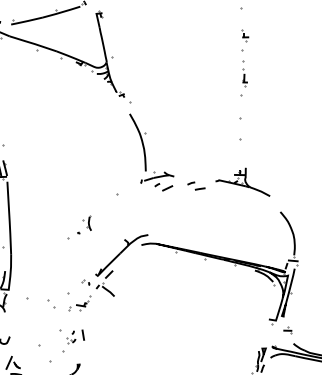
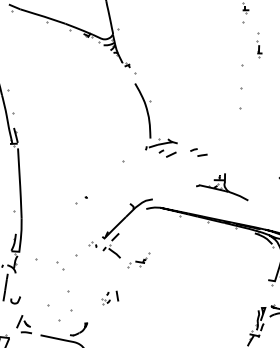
part: (244, 73) -> (259, 44), moved
part: (242, 181) -> (221, 186), moved
part: (86, 222) -> (93, 187), removed
part: (79, 303) -> (138, 260), moved
part: (75, 336) -> (109, 297), moved

